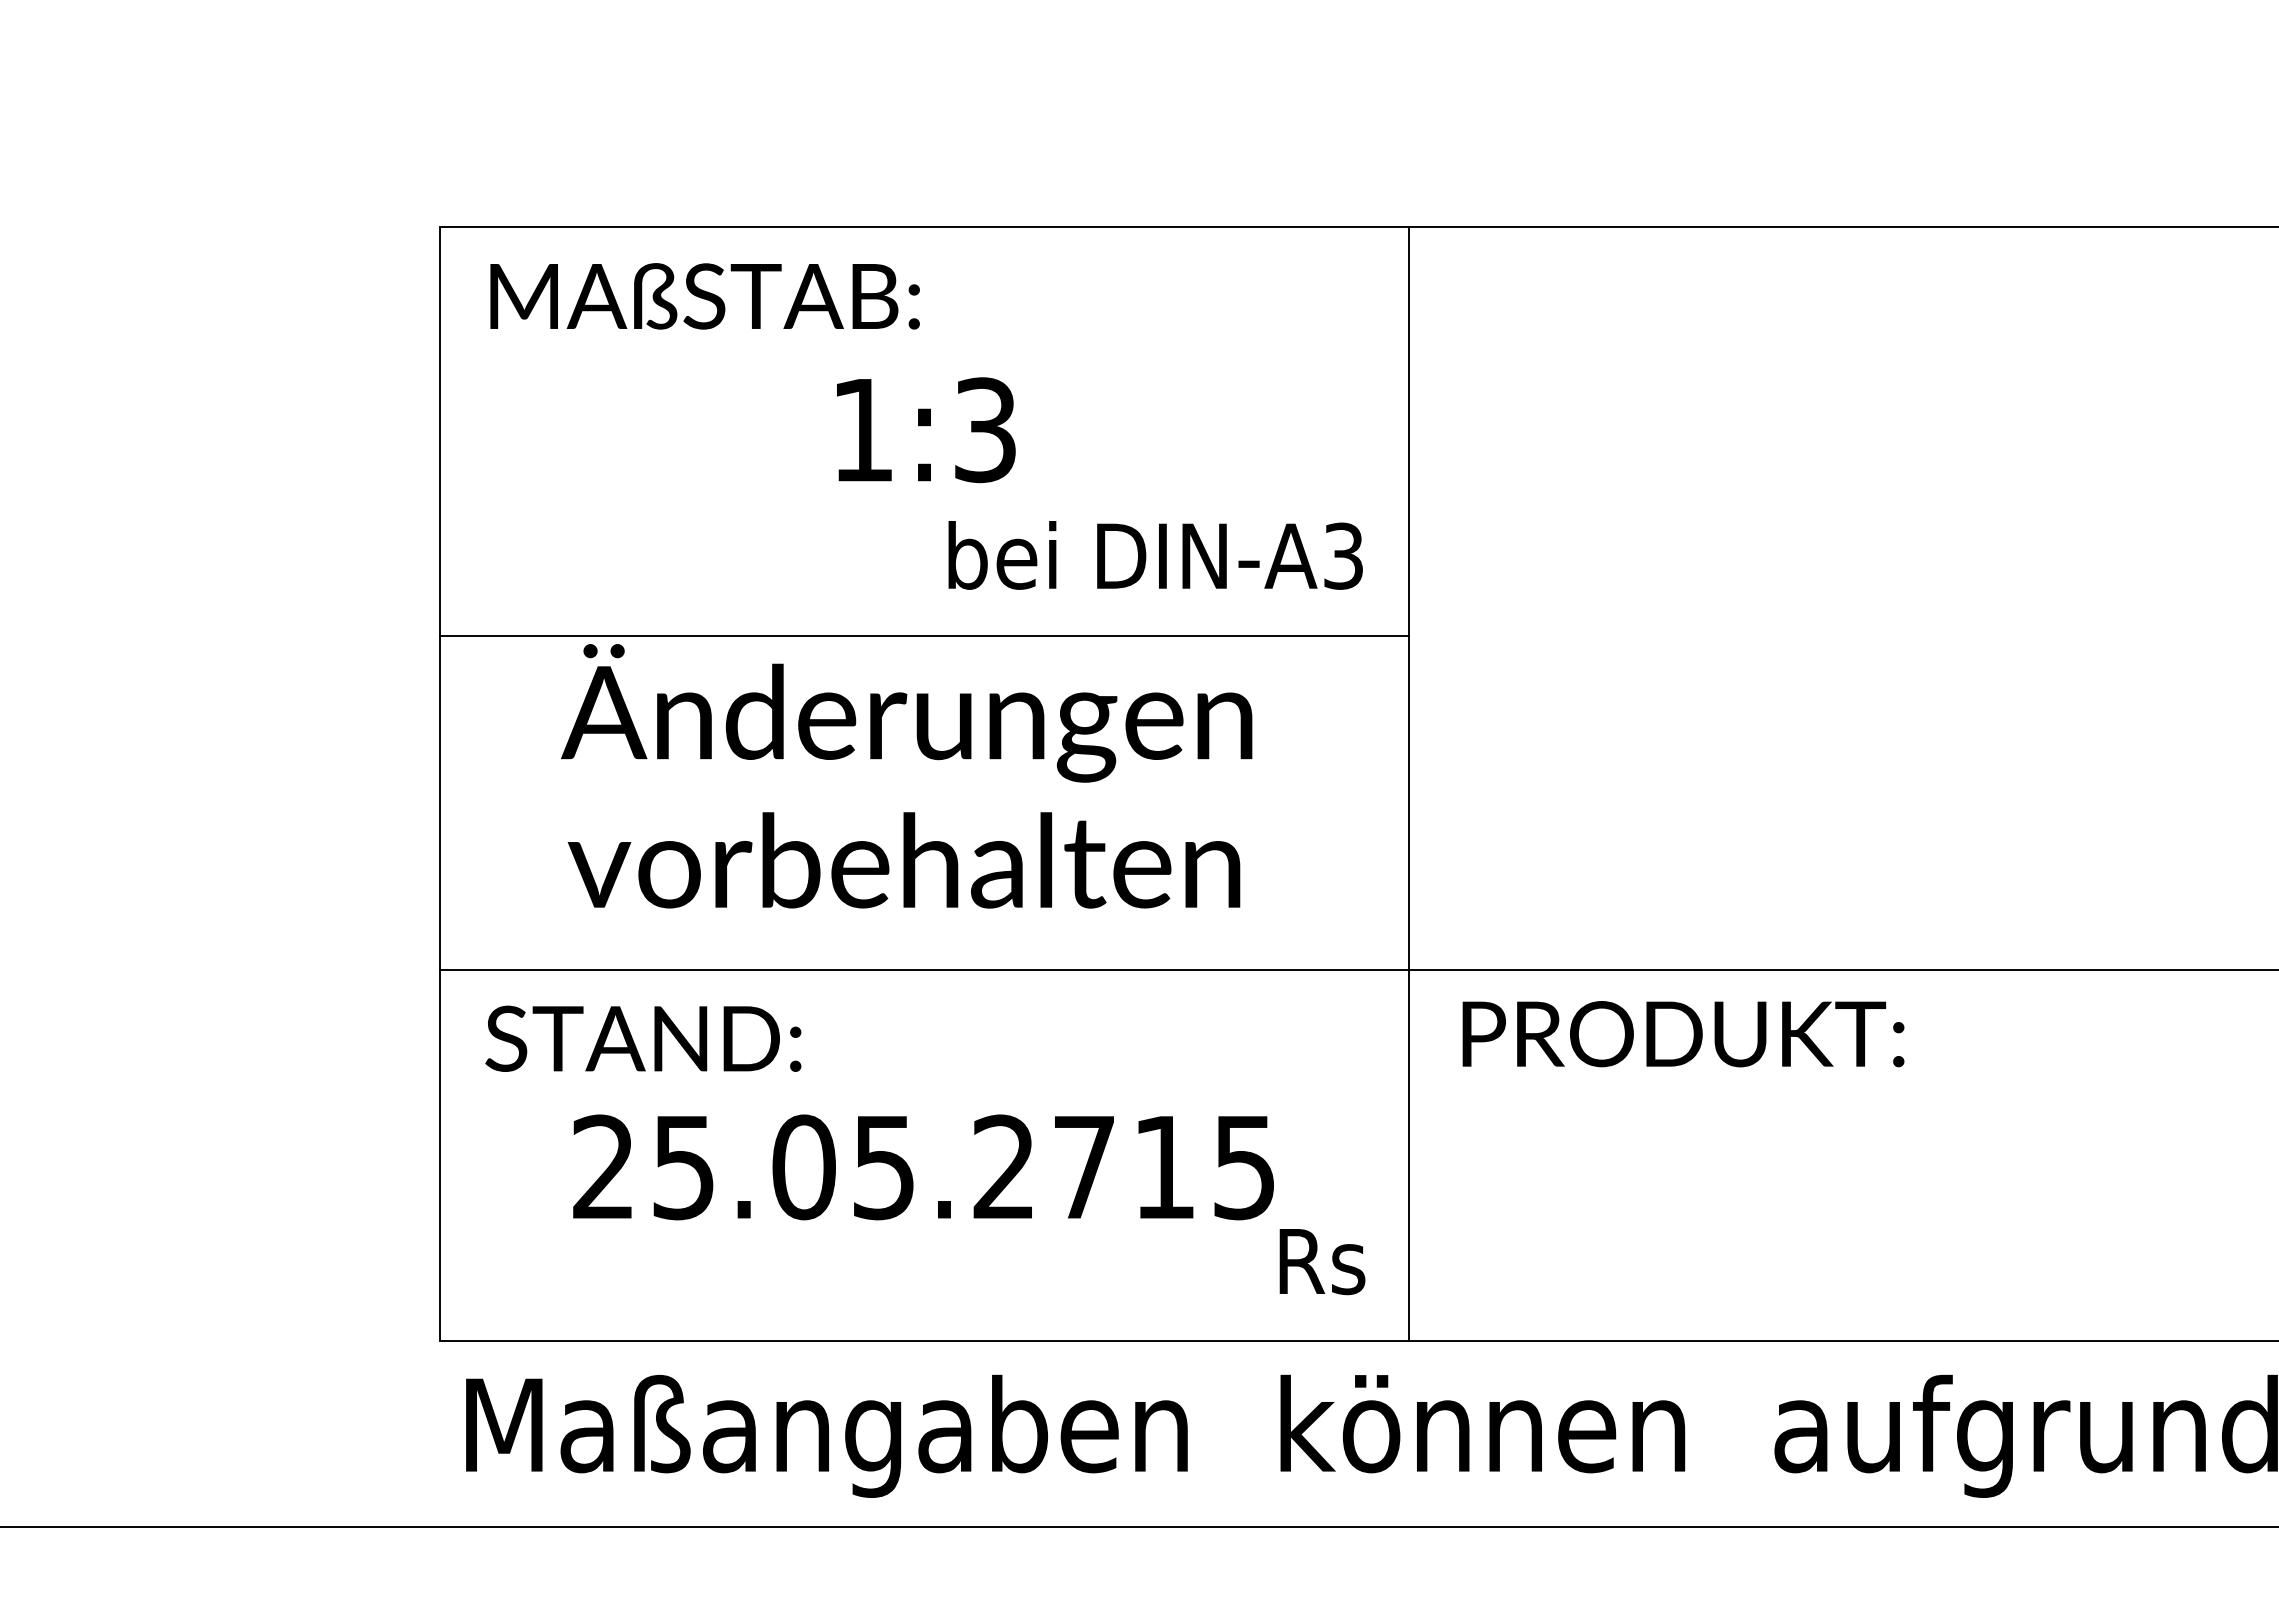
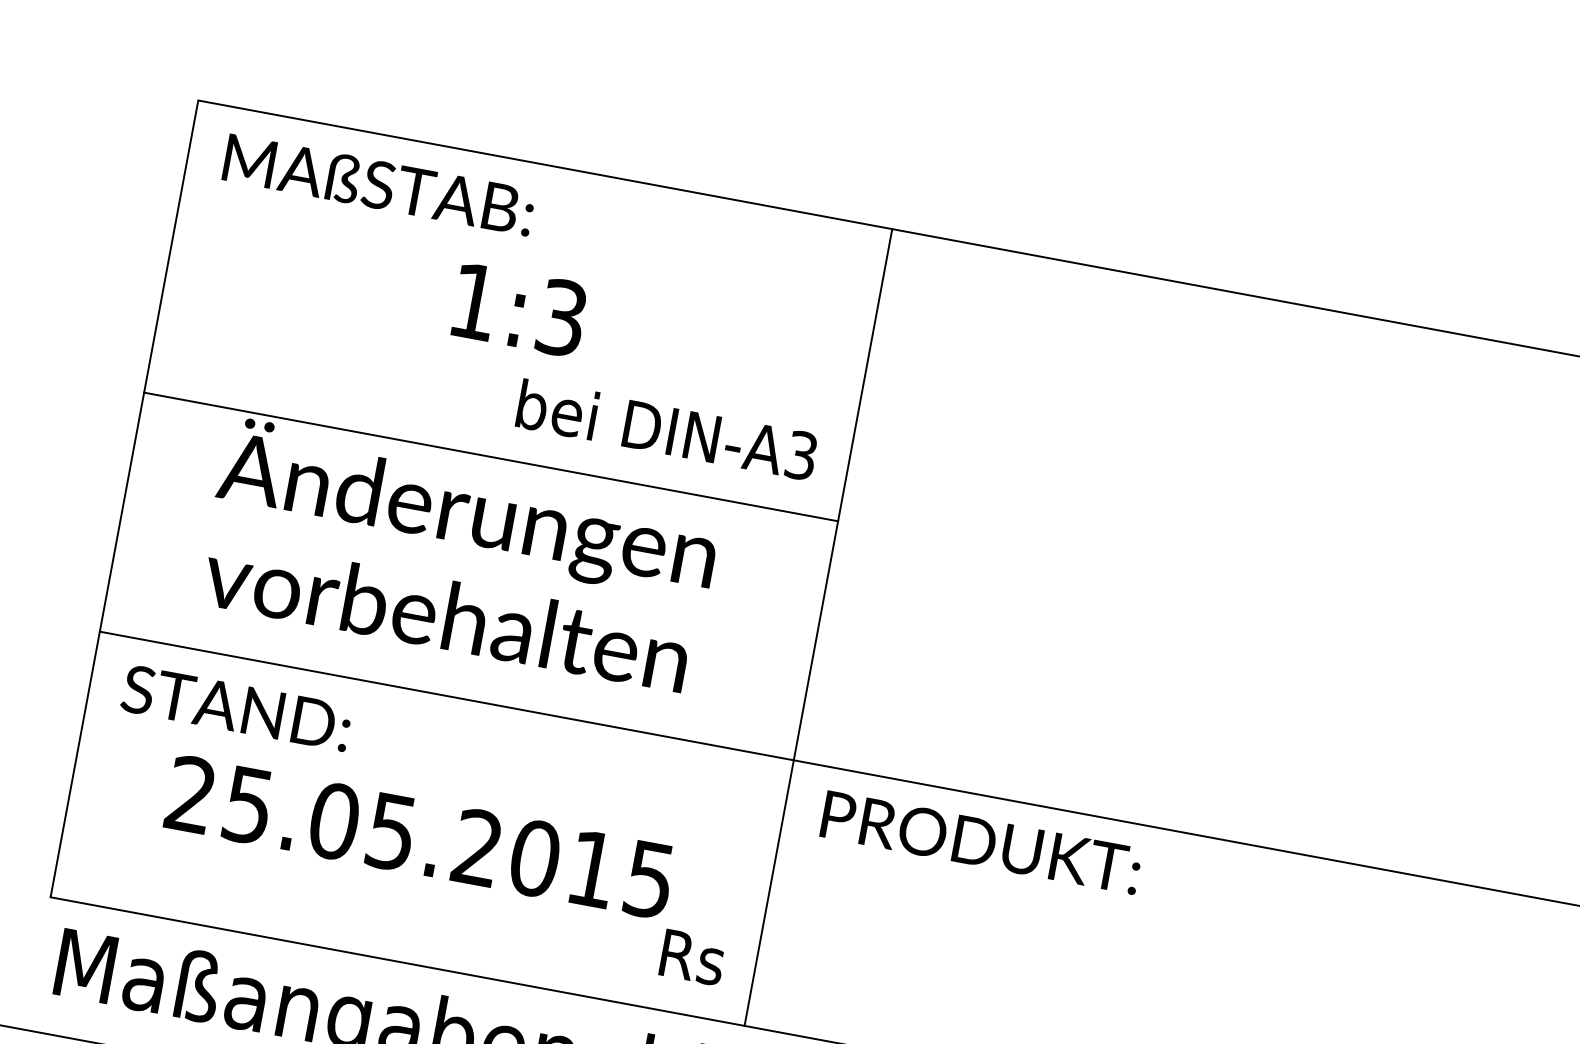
text: (1084, 1167) -> (535, 858), 25.05.2715 -> 25.05.2015

